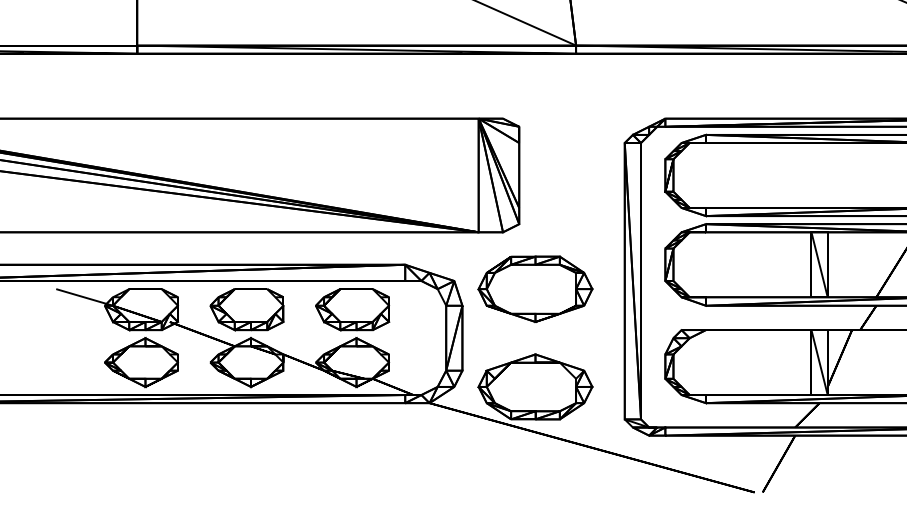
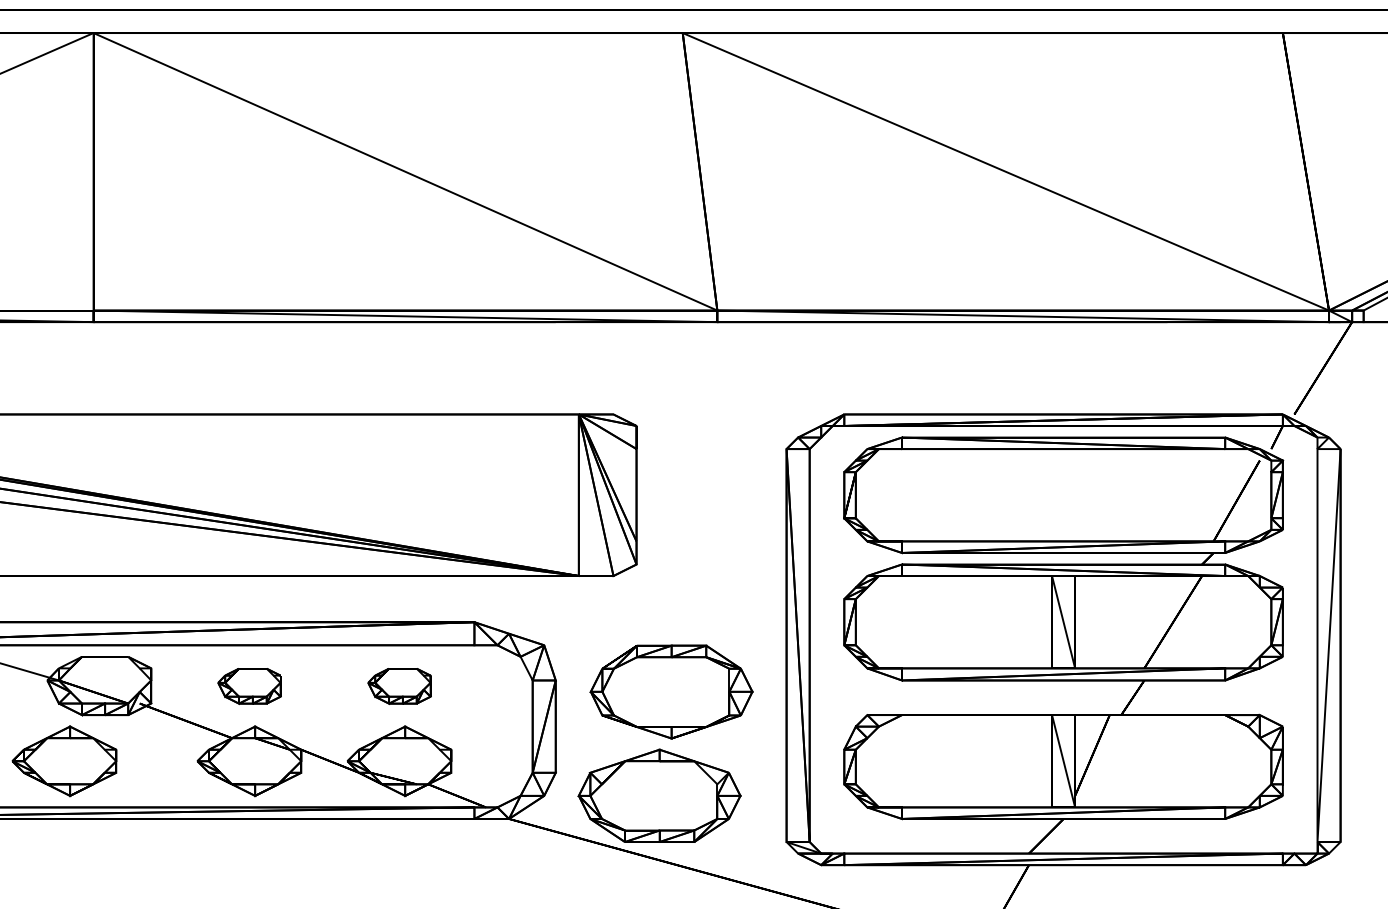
part: (535, 288) -> (671, 691), moved
part: (247, 310) -> (249, 686), size x0.6
part: (352, 310) -> (399, 686), size x0.6
part: (141, 362) -> (64, 761), moved

